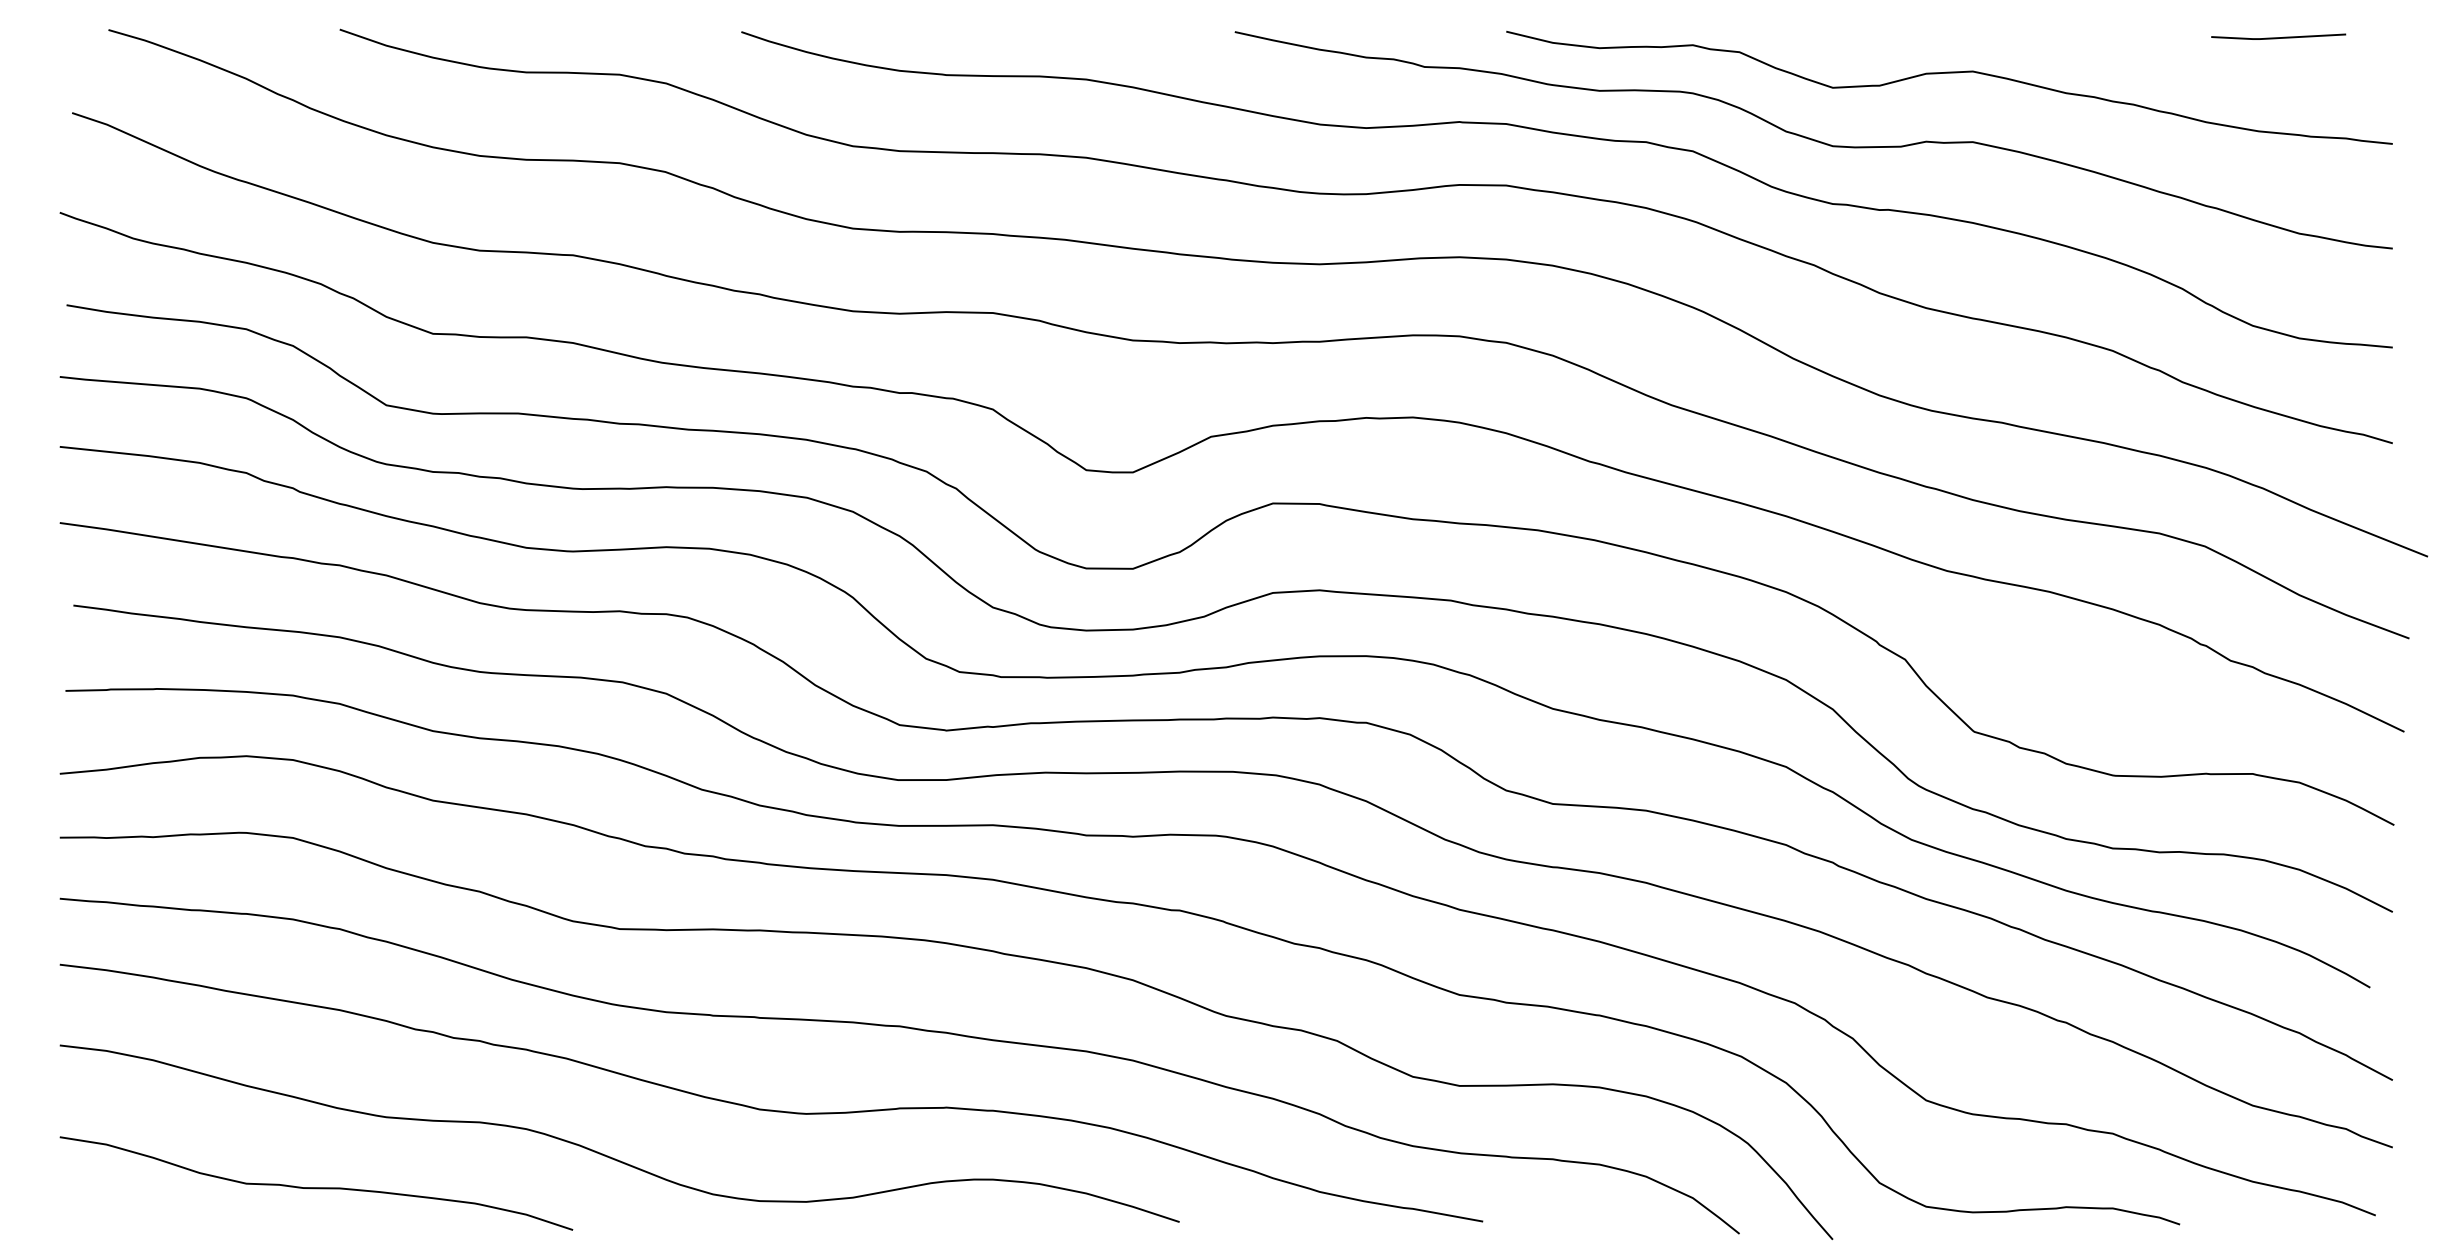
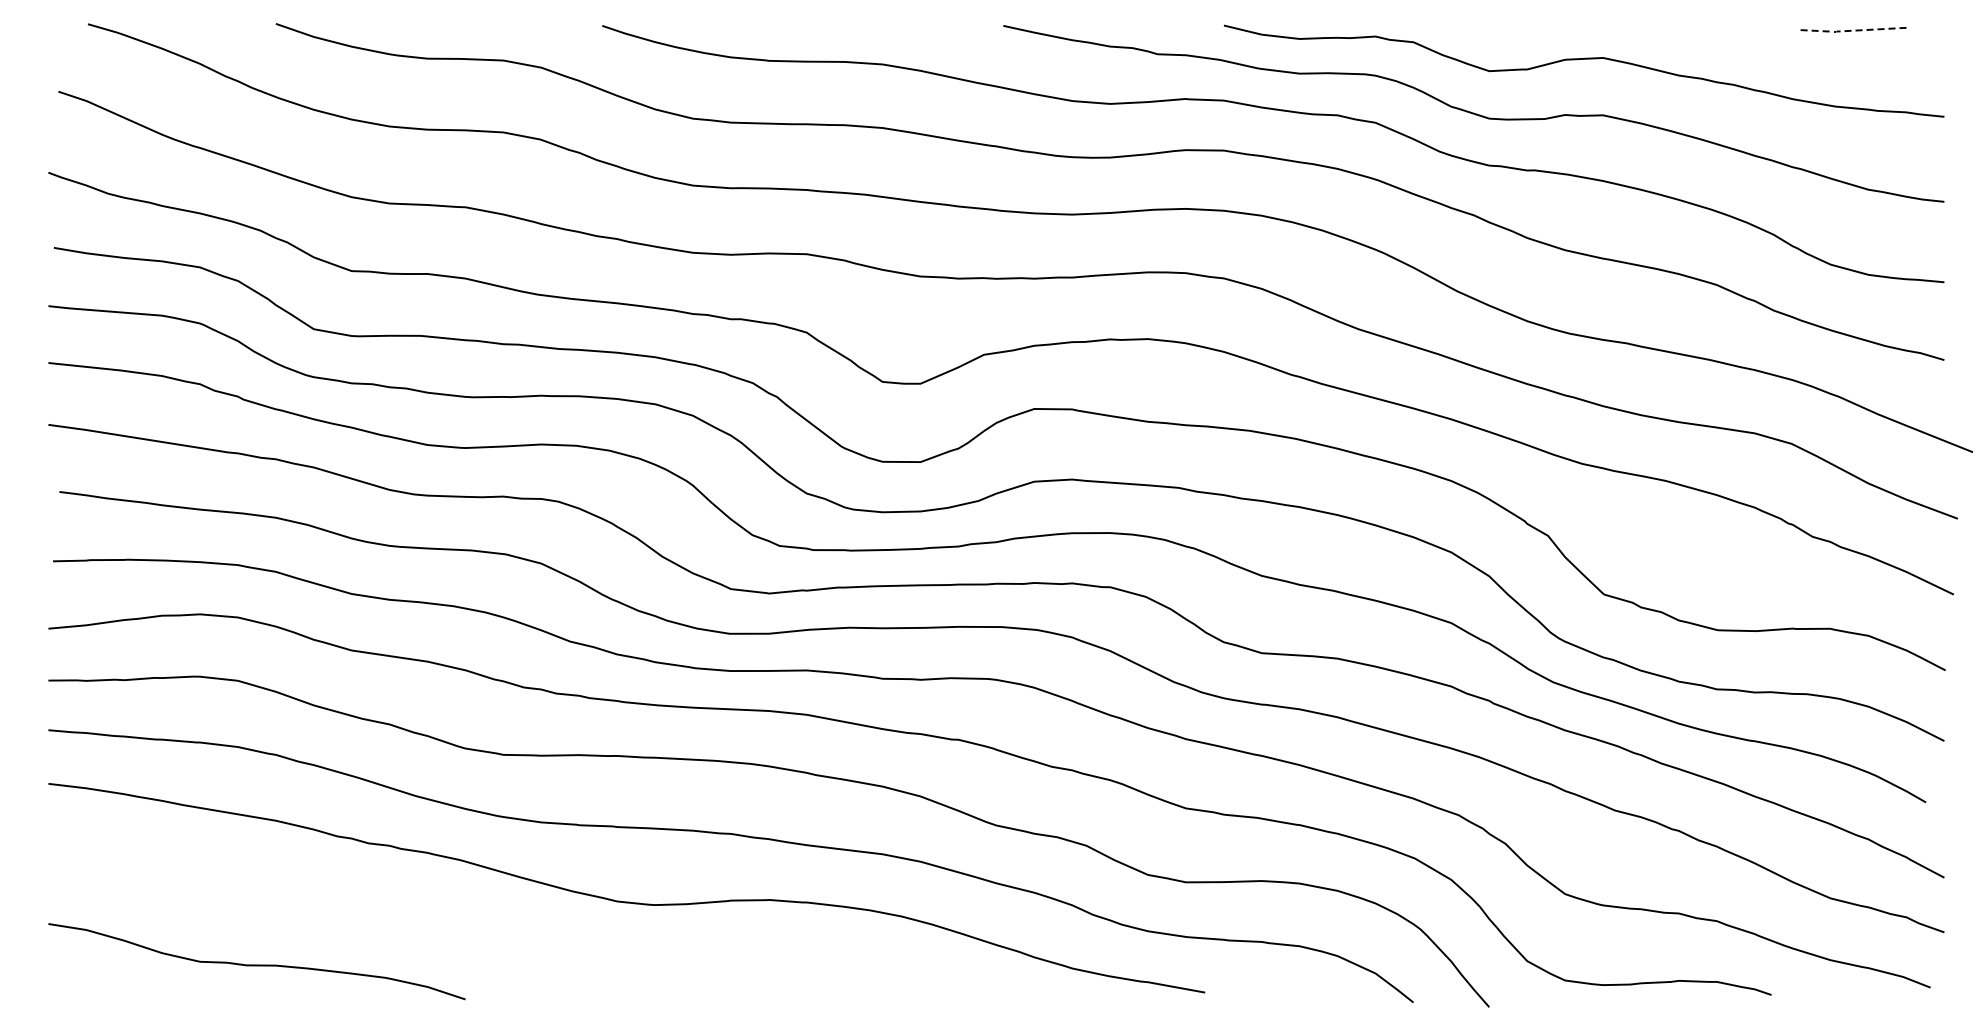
line: (2277, 37) -> (1850, 30), solid -> dashed
curve: (611, 1156) -> (496, 939), removed

